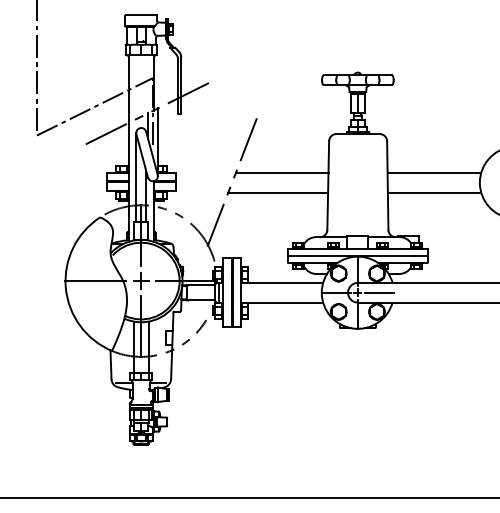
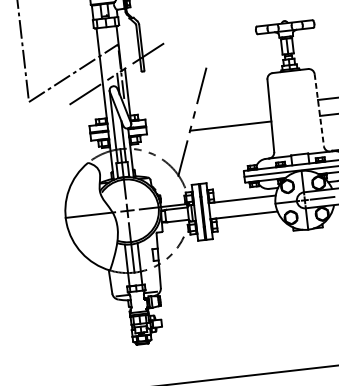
line: (281, 172) -> (231, 109), removed
line: (387, 186) -> (319, 111), solid -> dashed

